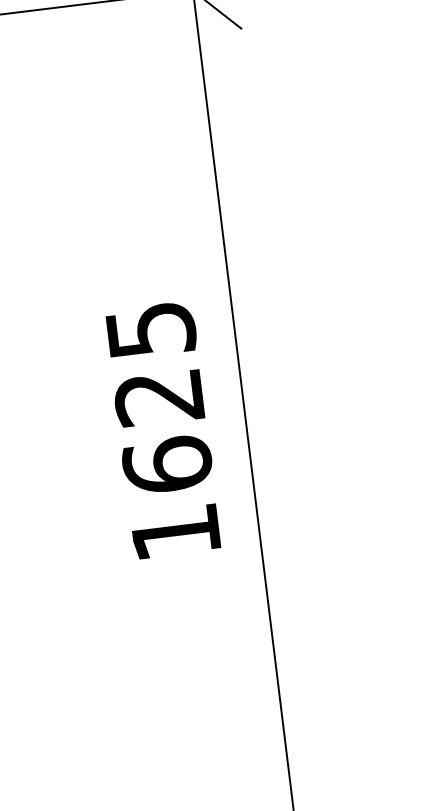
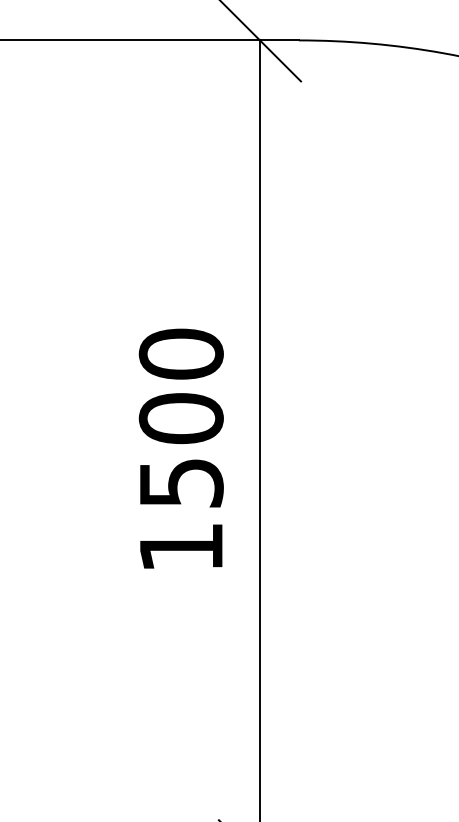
text: (158, 397) -> (180, 418), 1625 -> 1500

